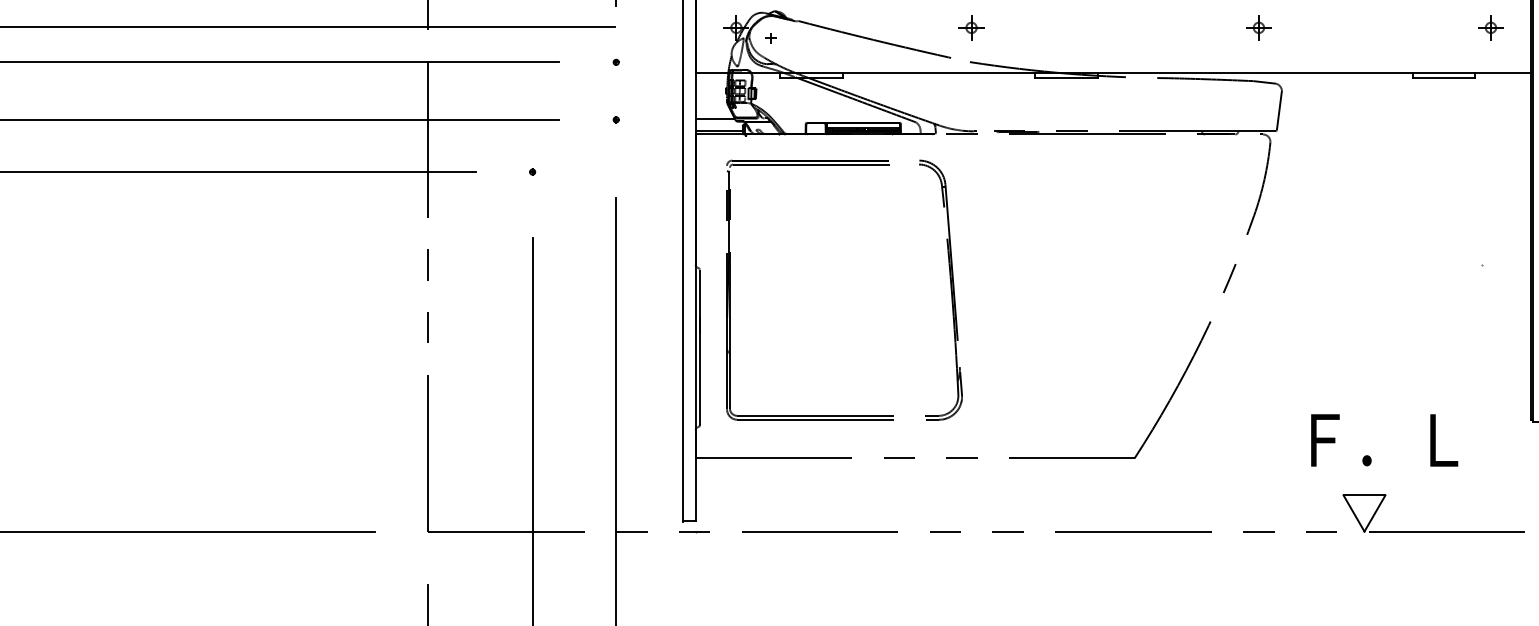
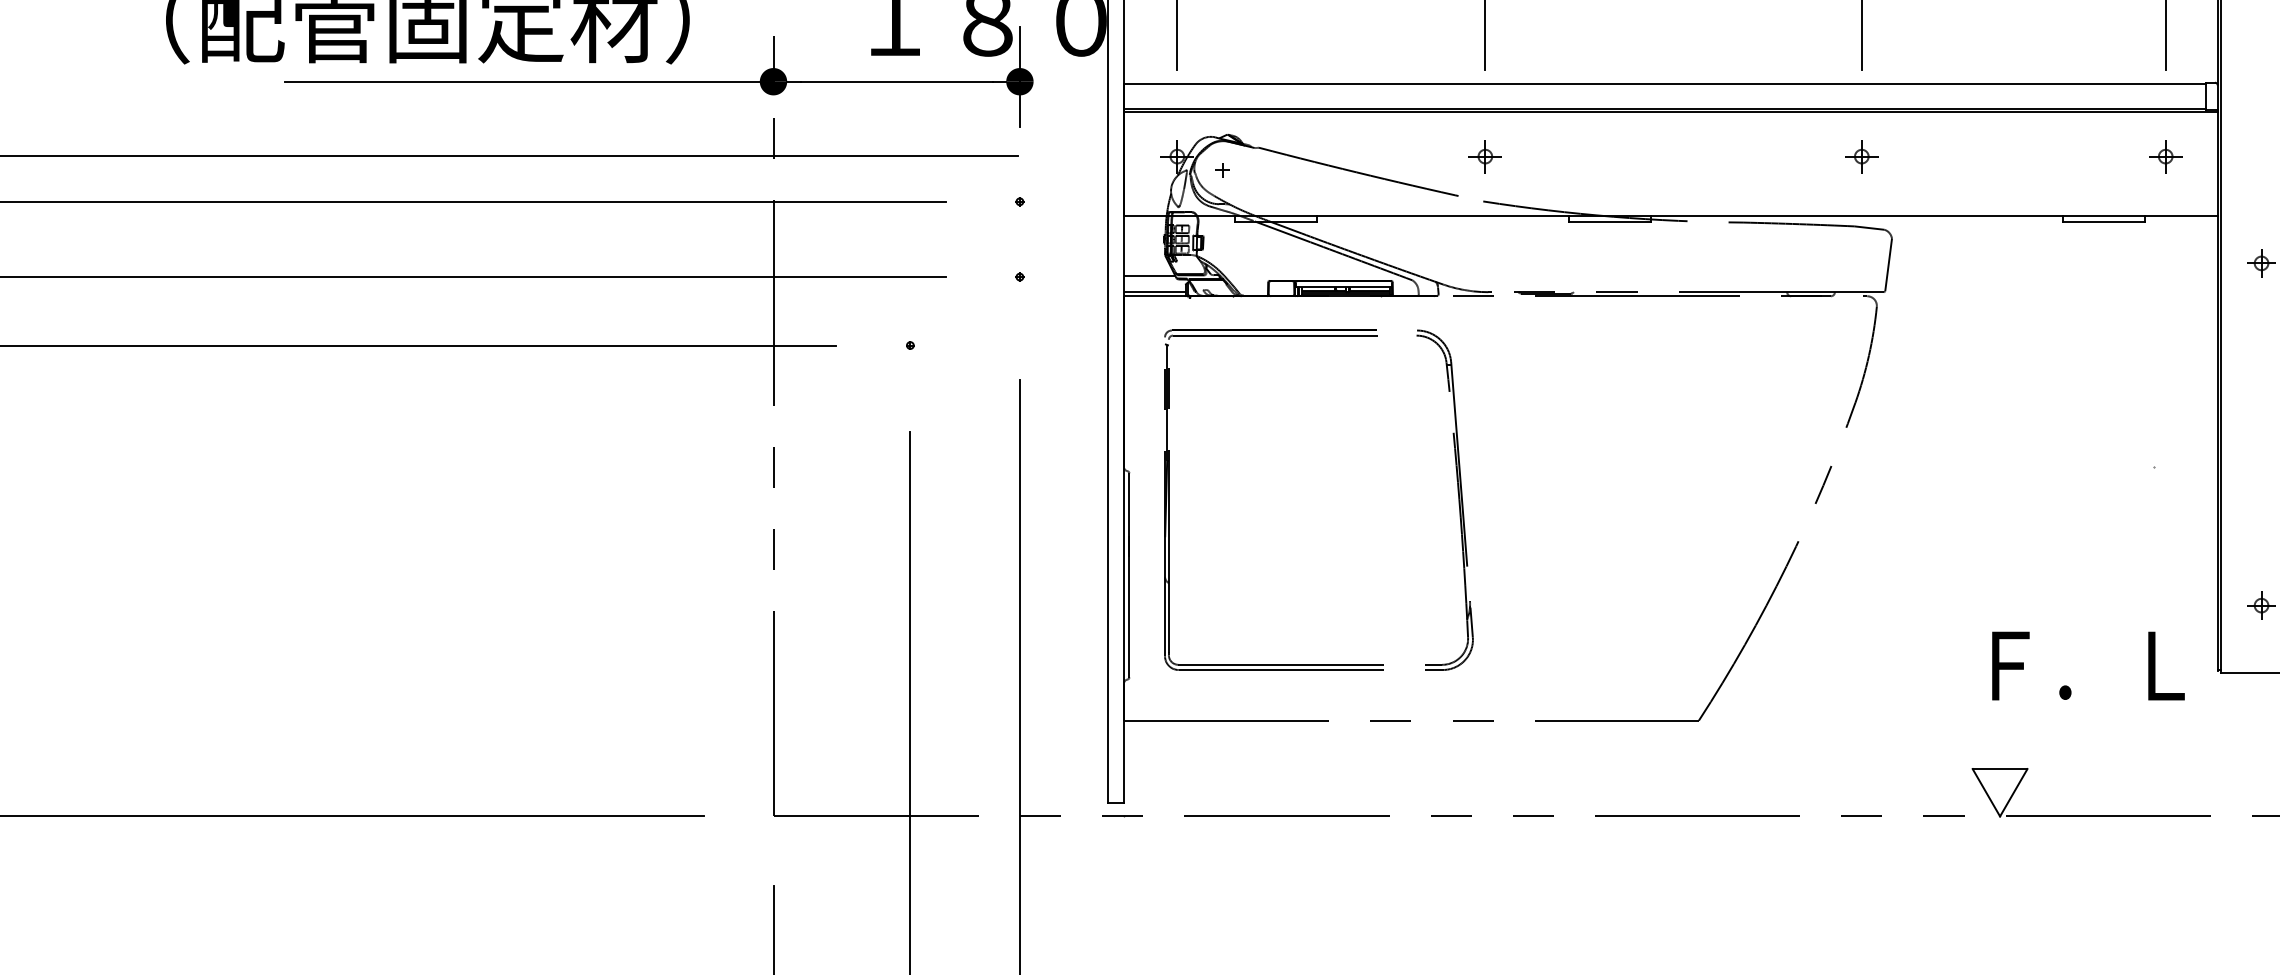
text: (1384, 440) -> (2088, 665), moved

